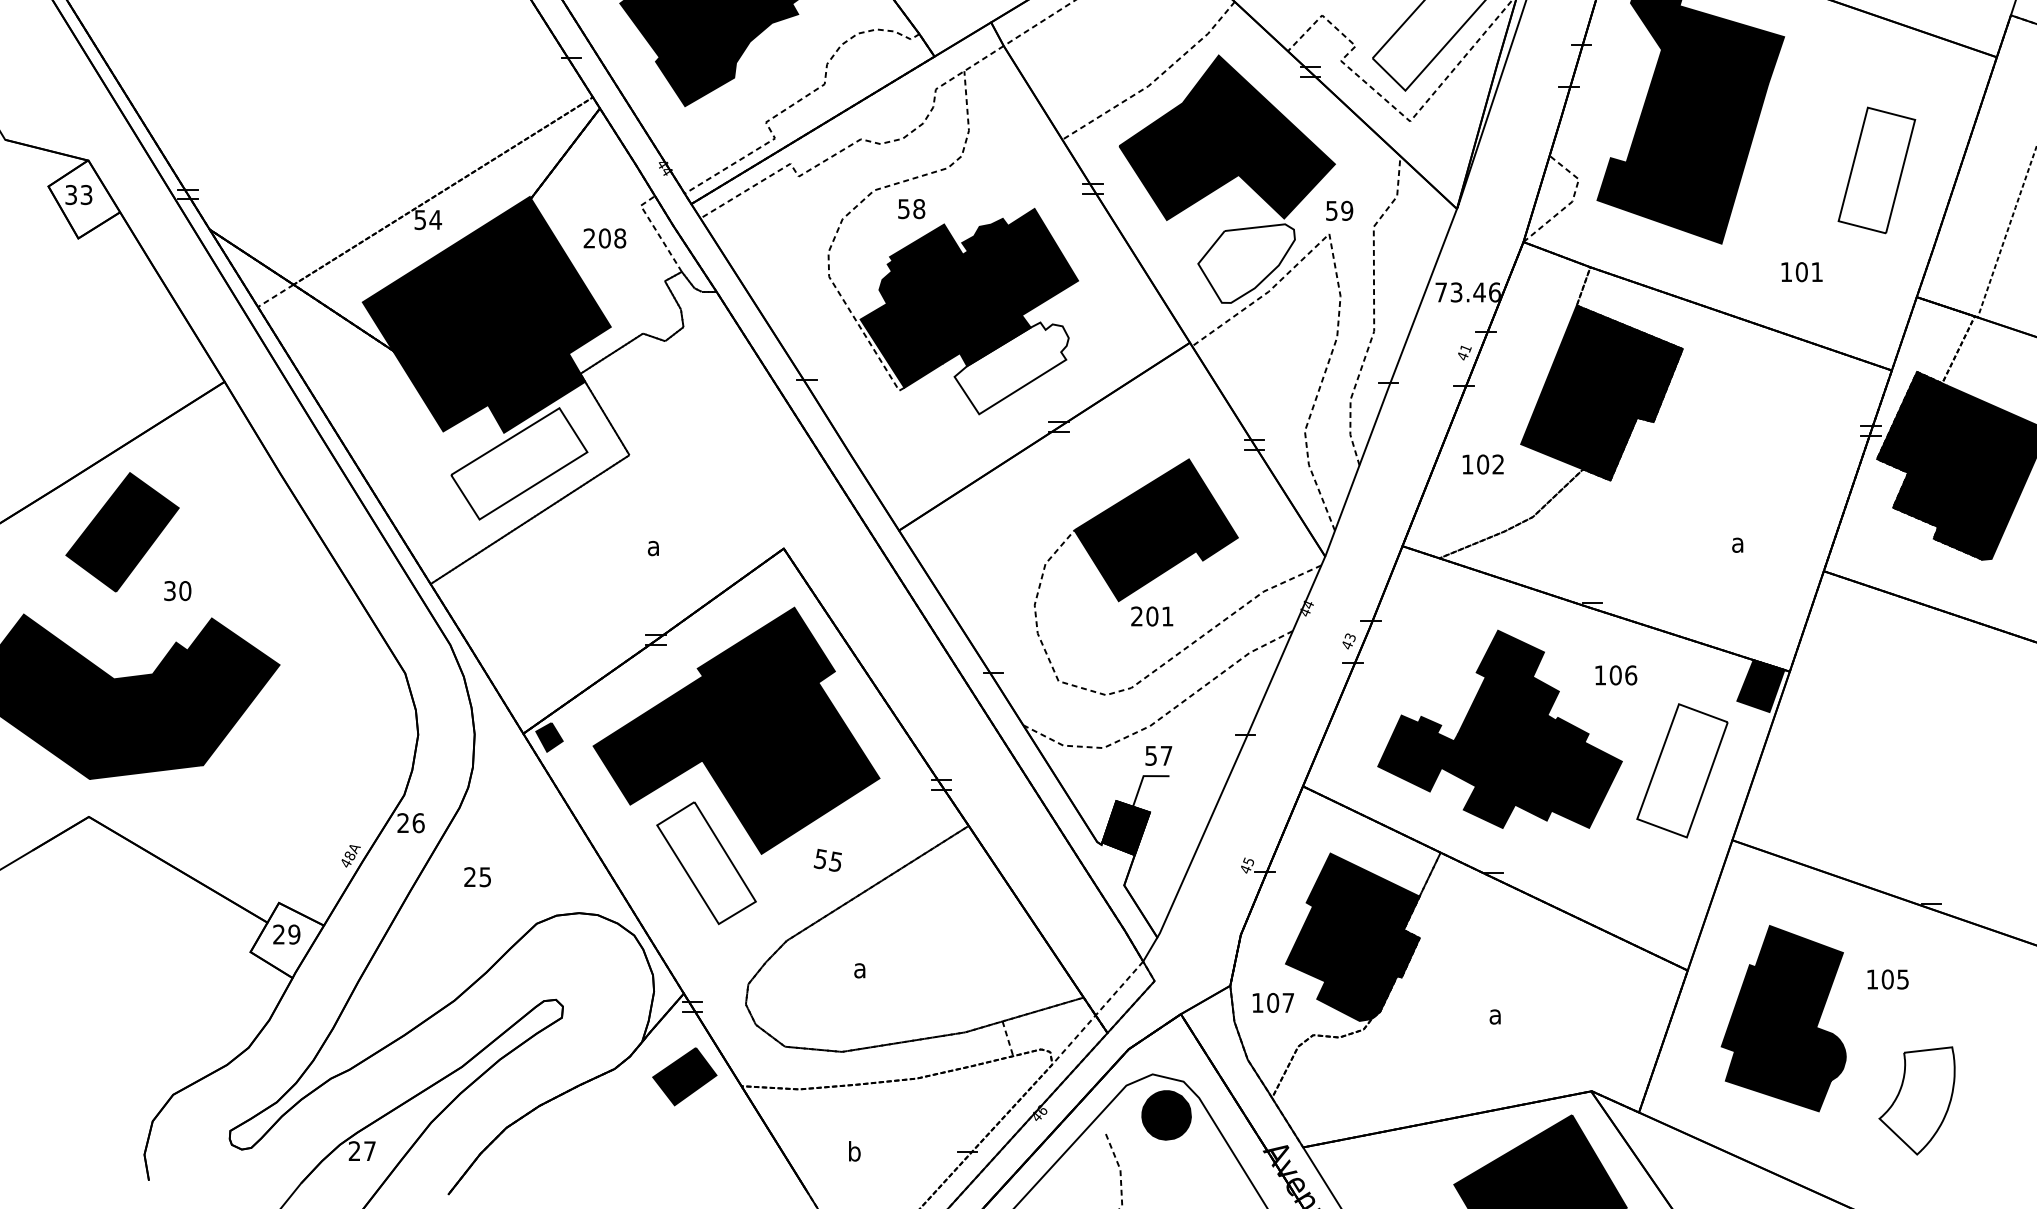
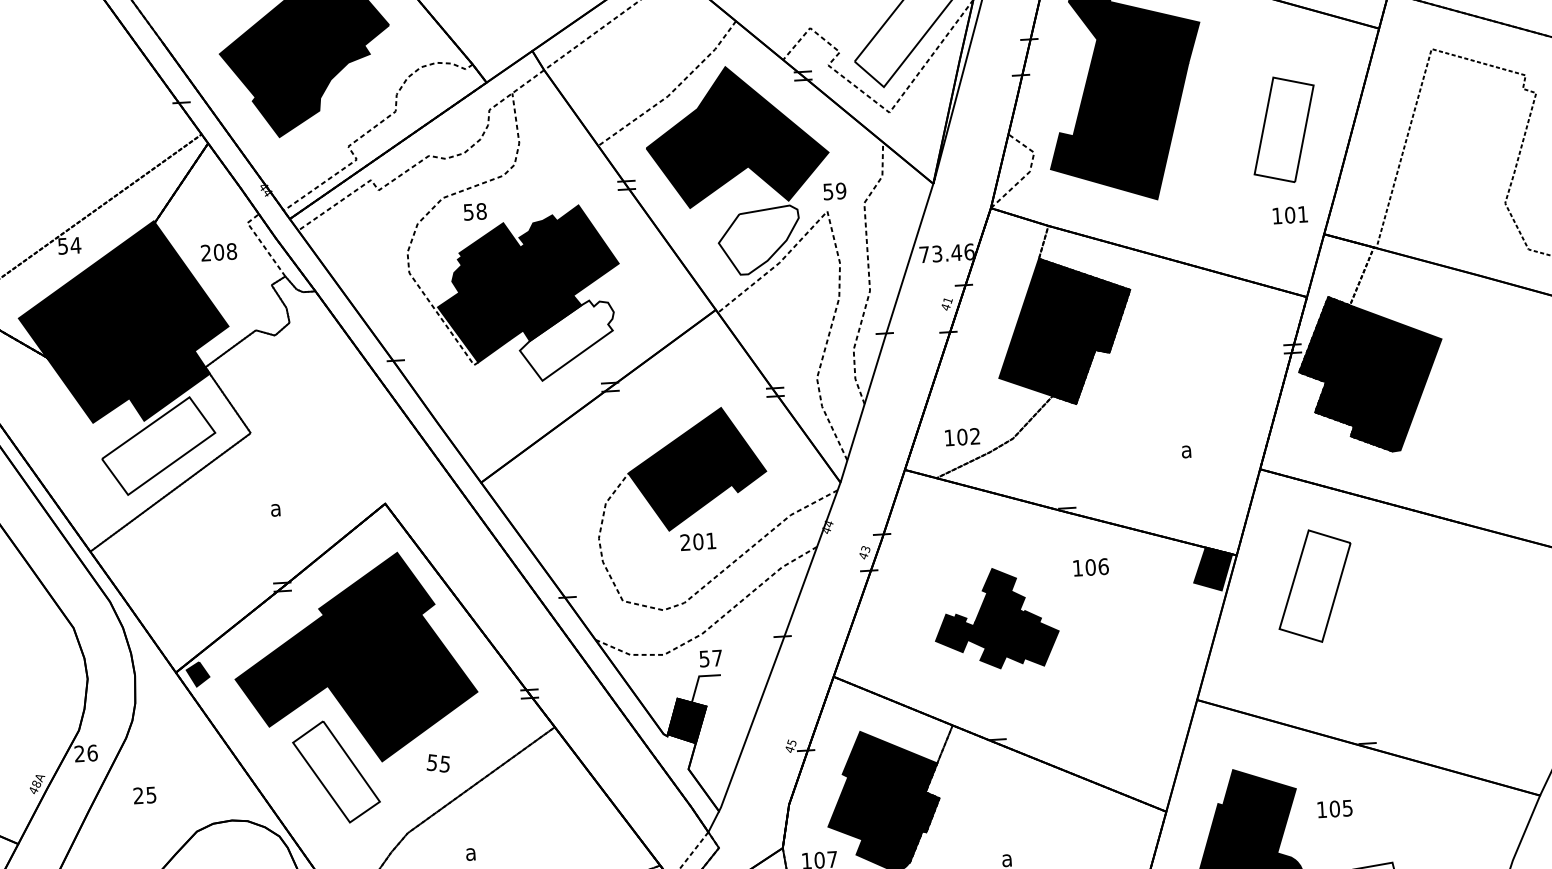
text: (1801, 272) -> (1289, 215), moved
text: (1482, 464) -> (961, 437), moved
part: (1499, 728) -> (995, 618), size x0.6
part: (1682, 770) -> (1315, 585), moved

